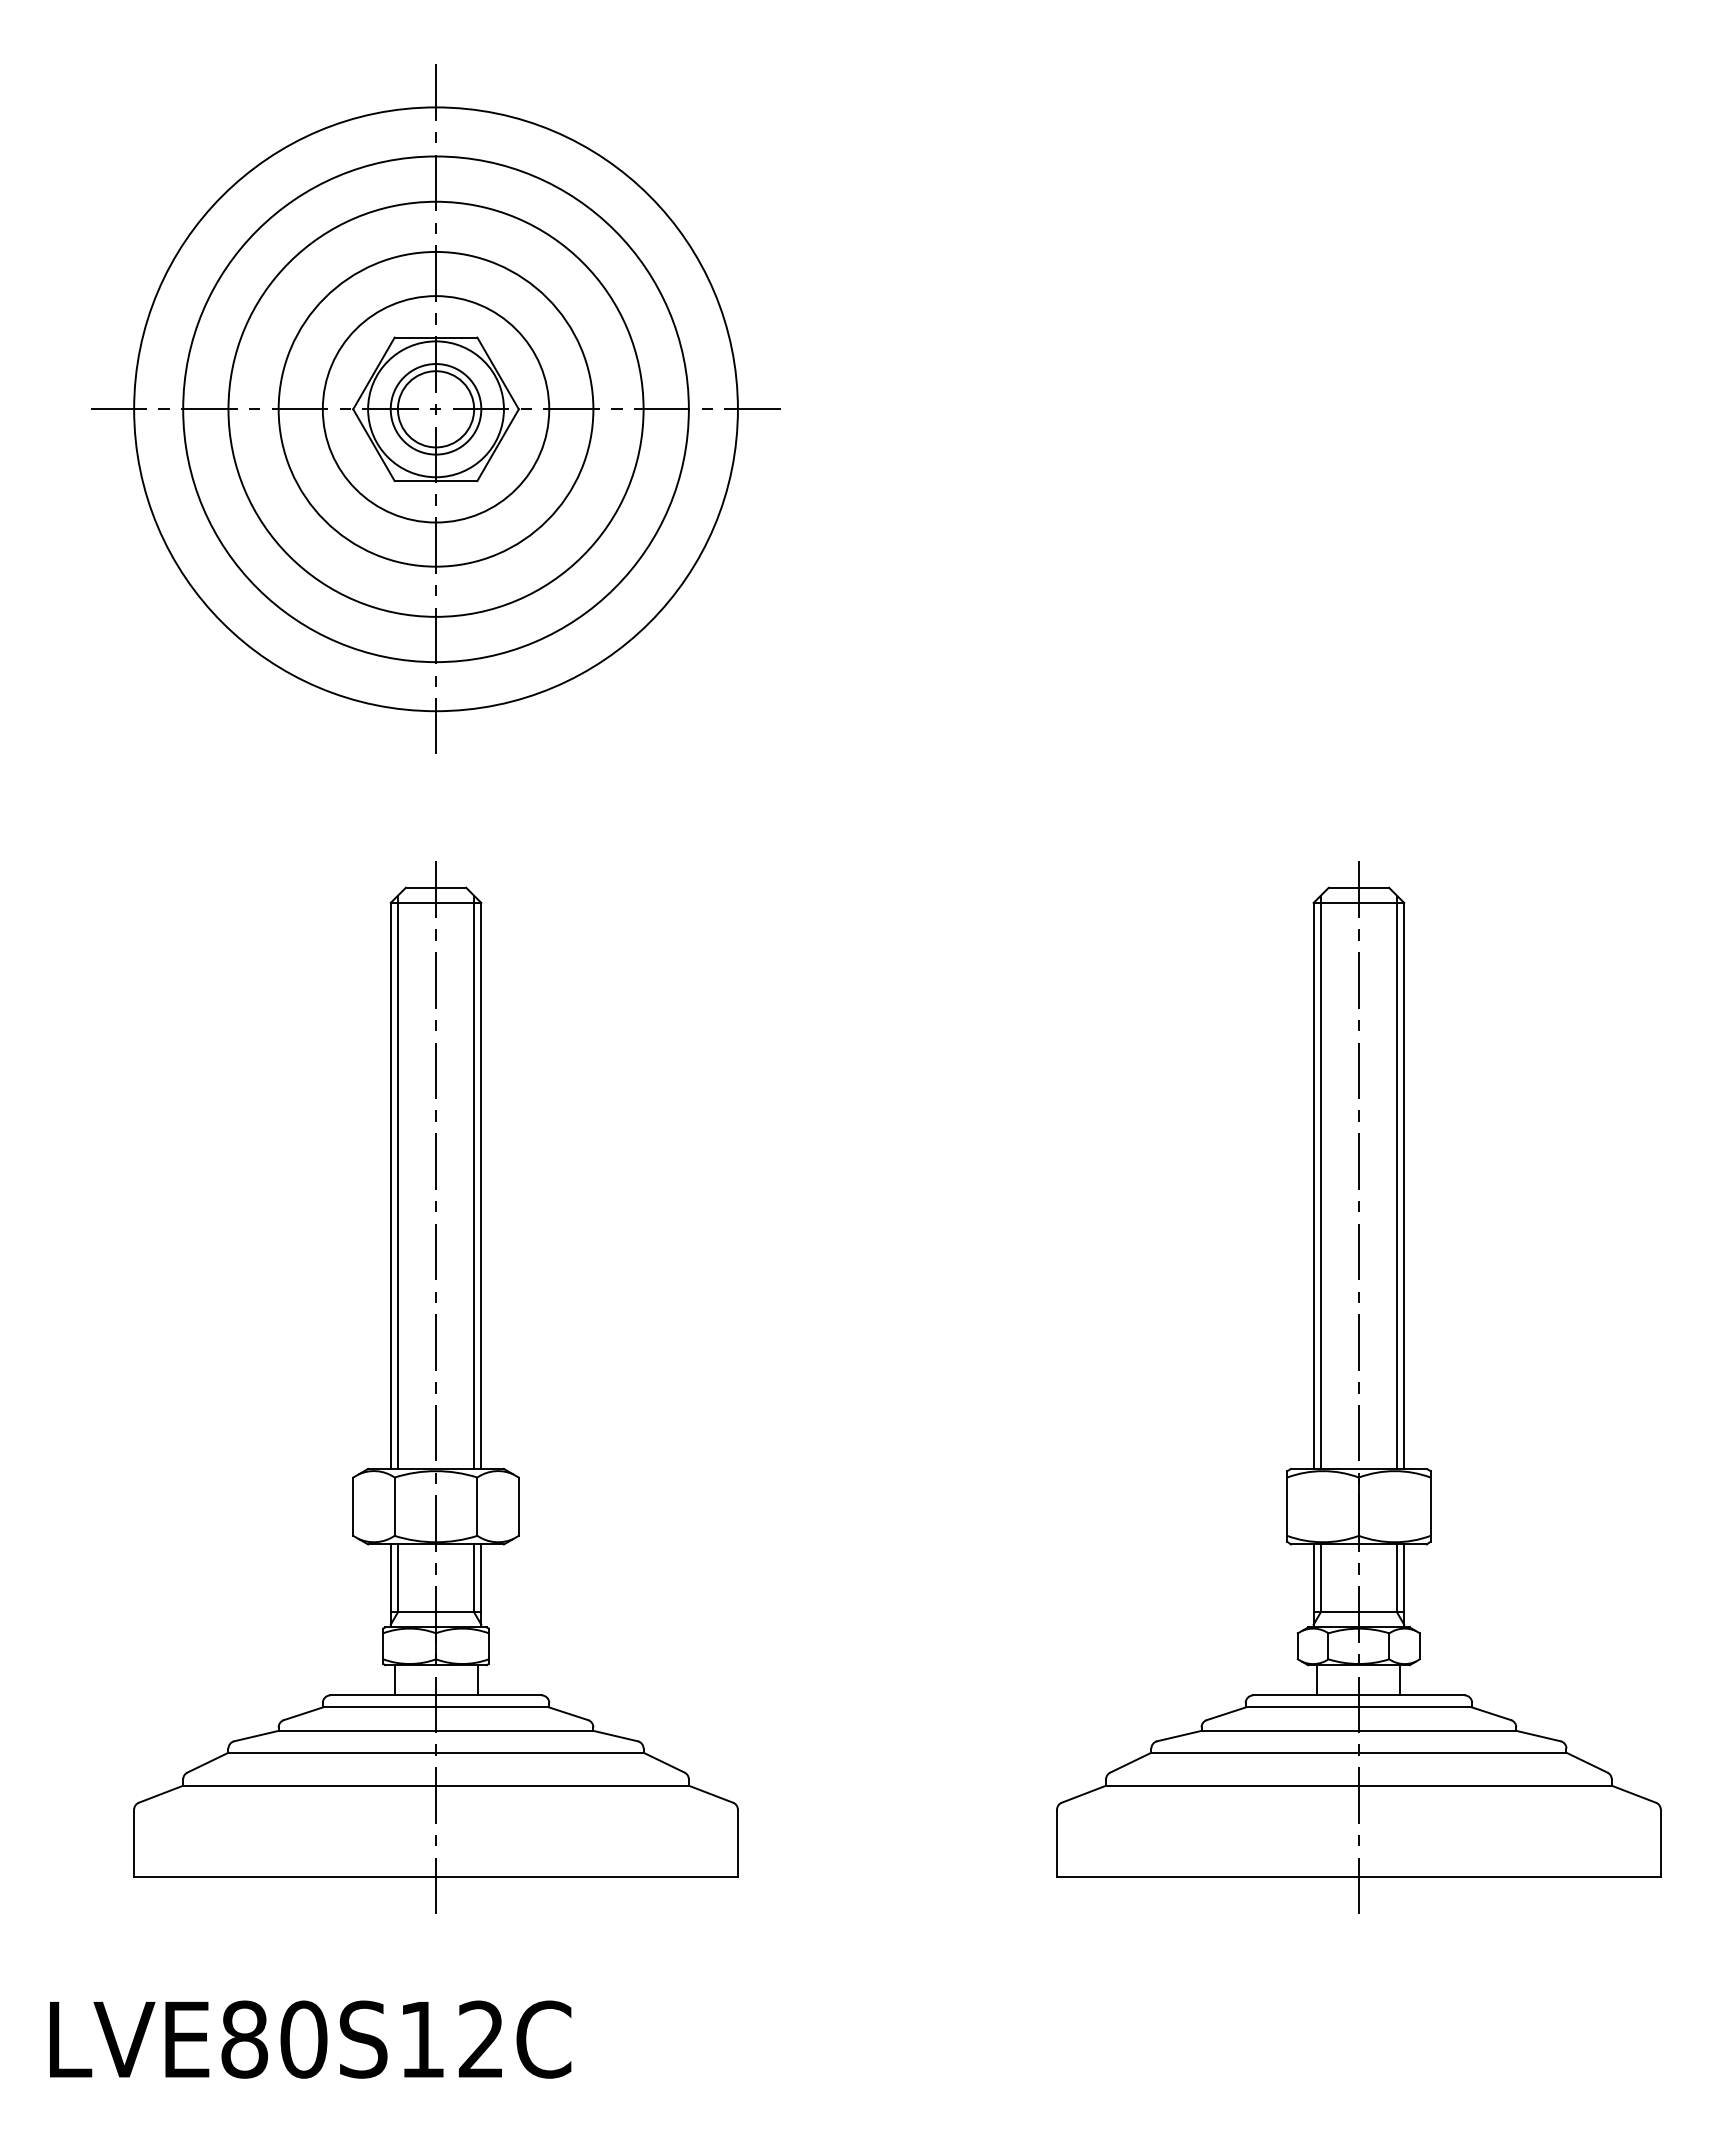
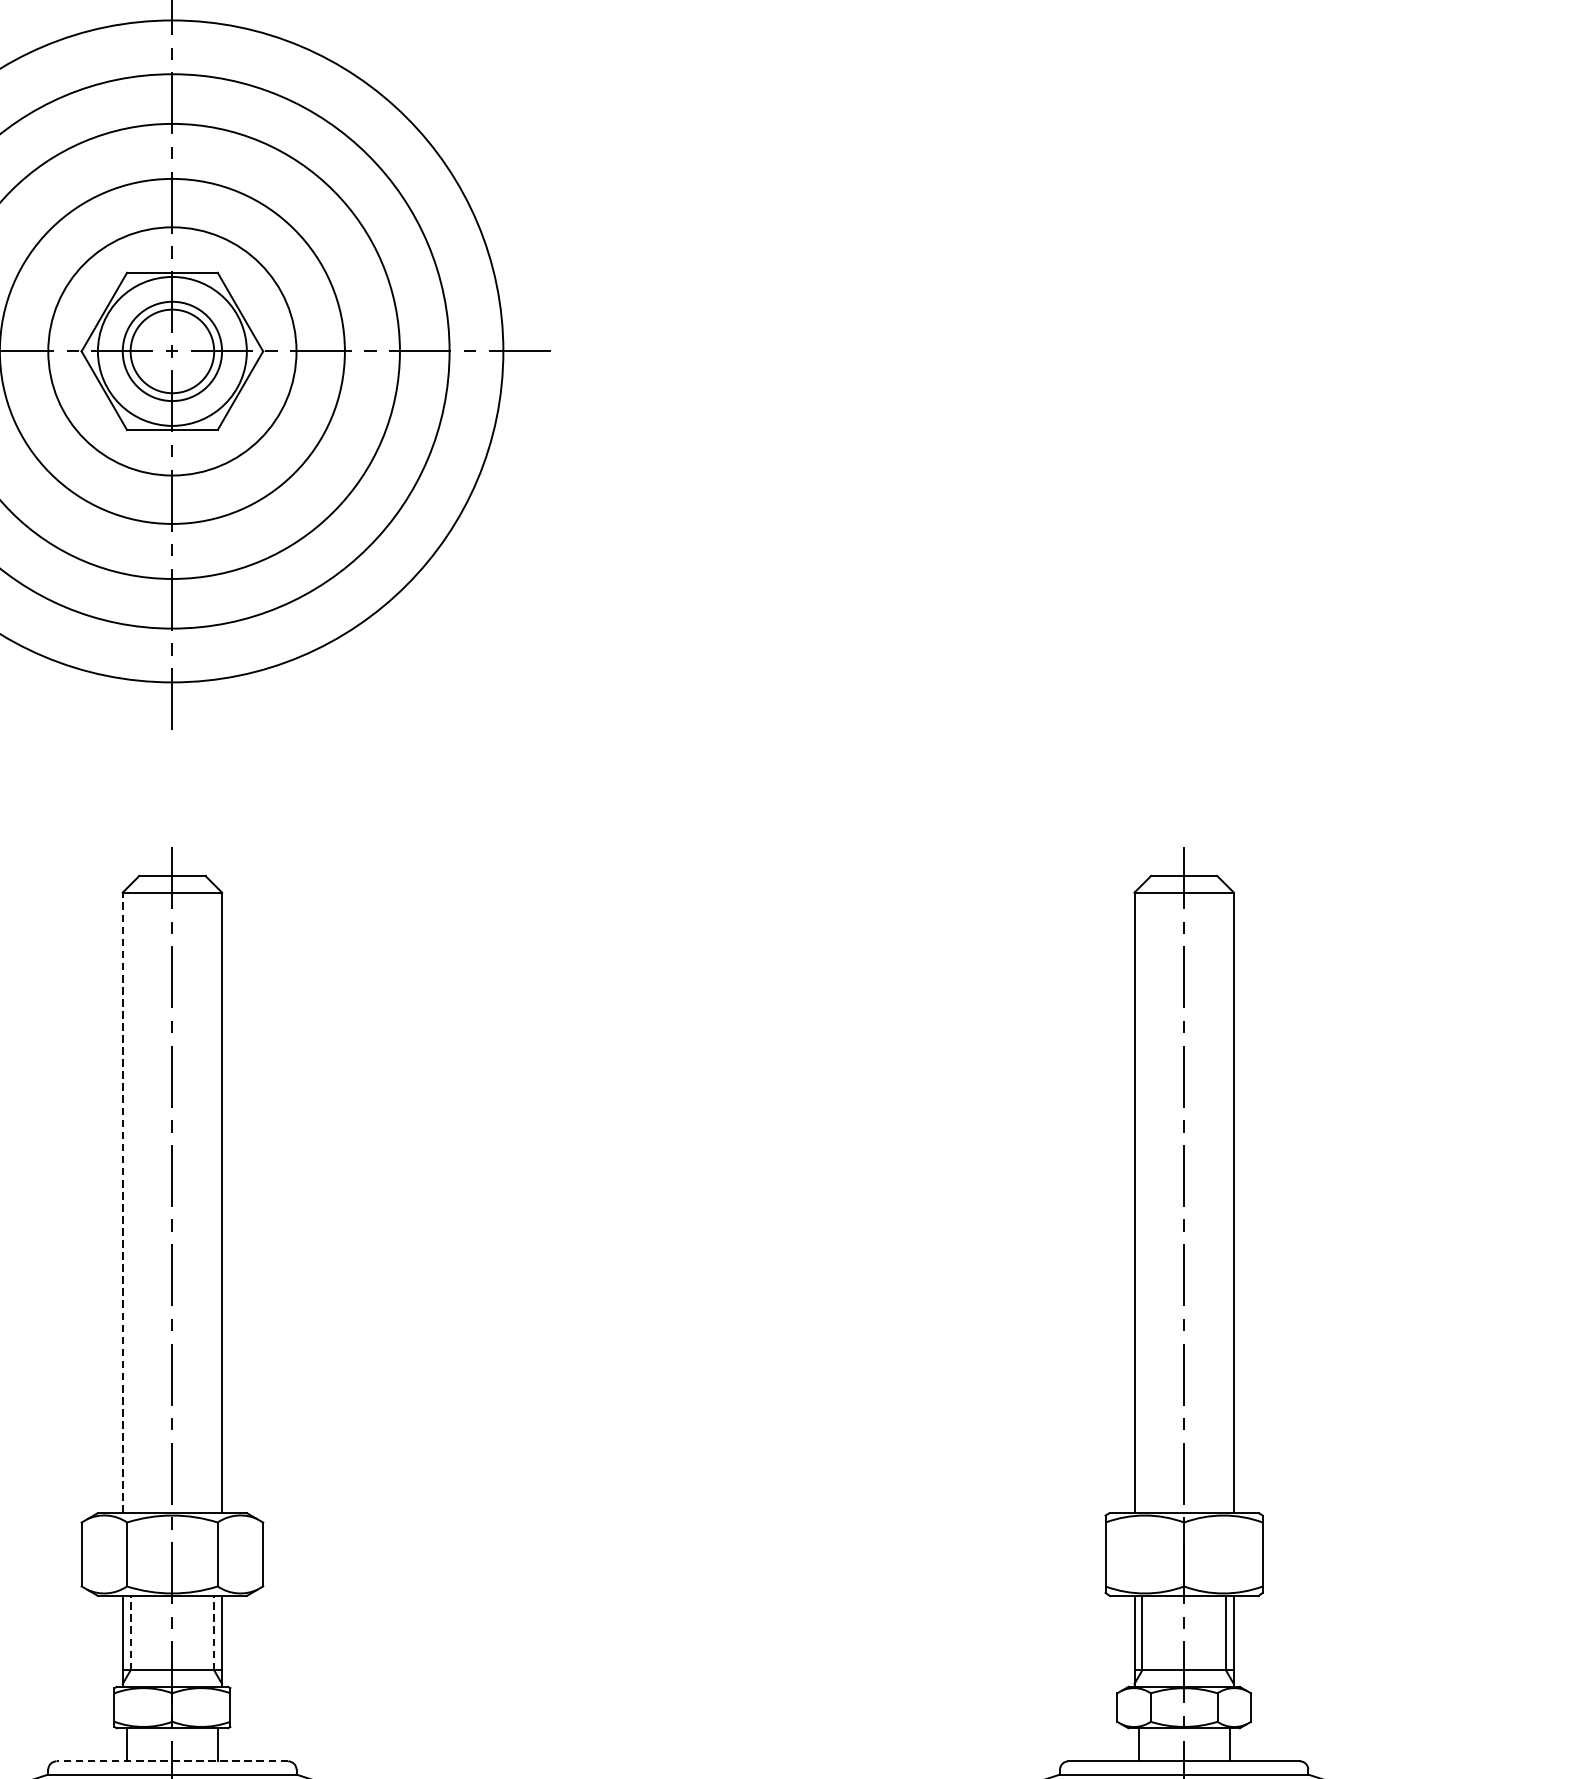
line: (397, 1181) -> (130, 1197), removed
line: (474, 1181) -> (214, 1197), removed
line: (1320, 1181) -> (1142, 1197), removed
line: (1397, 1181) -> (1226, 1197), removed
line: (390, 1185) -> (122, 1202), solid -> dashed
line: (397, 1578) -> (130, 1633), solid -> dashed
line: (474, 1578) -> (214, 1633), solid -> dashed
line: (436, 1695) -> (172, 1761), solid -> dashed

